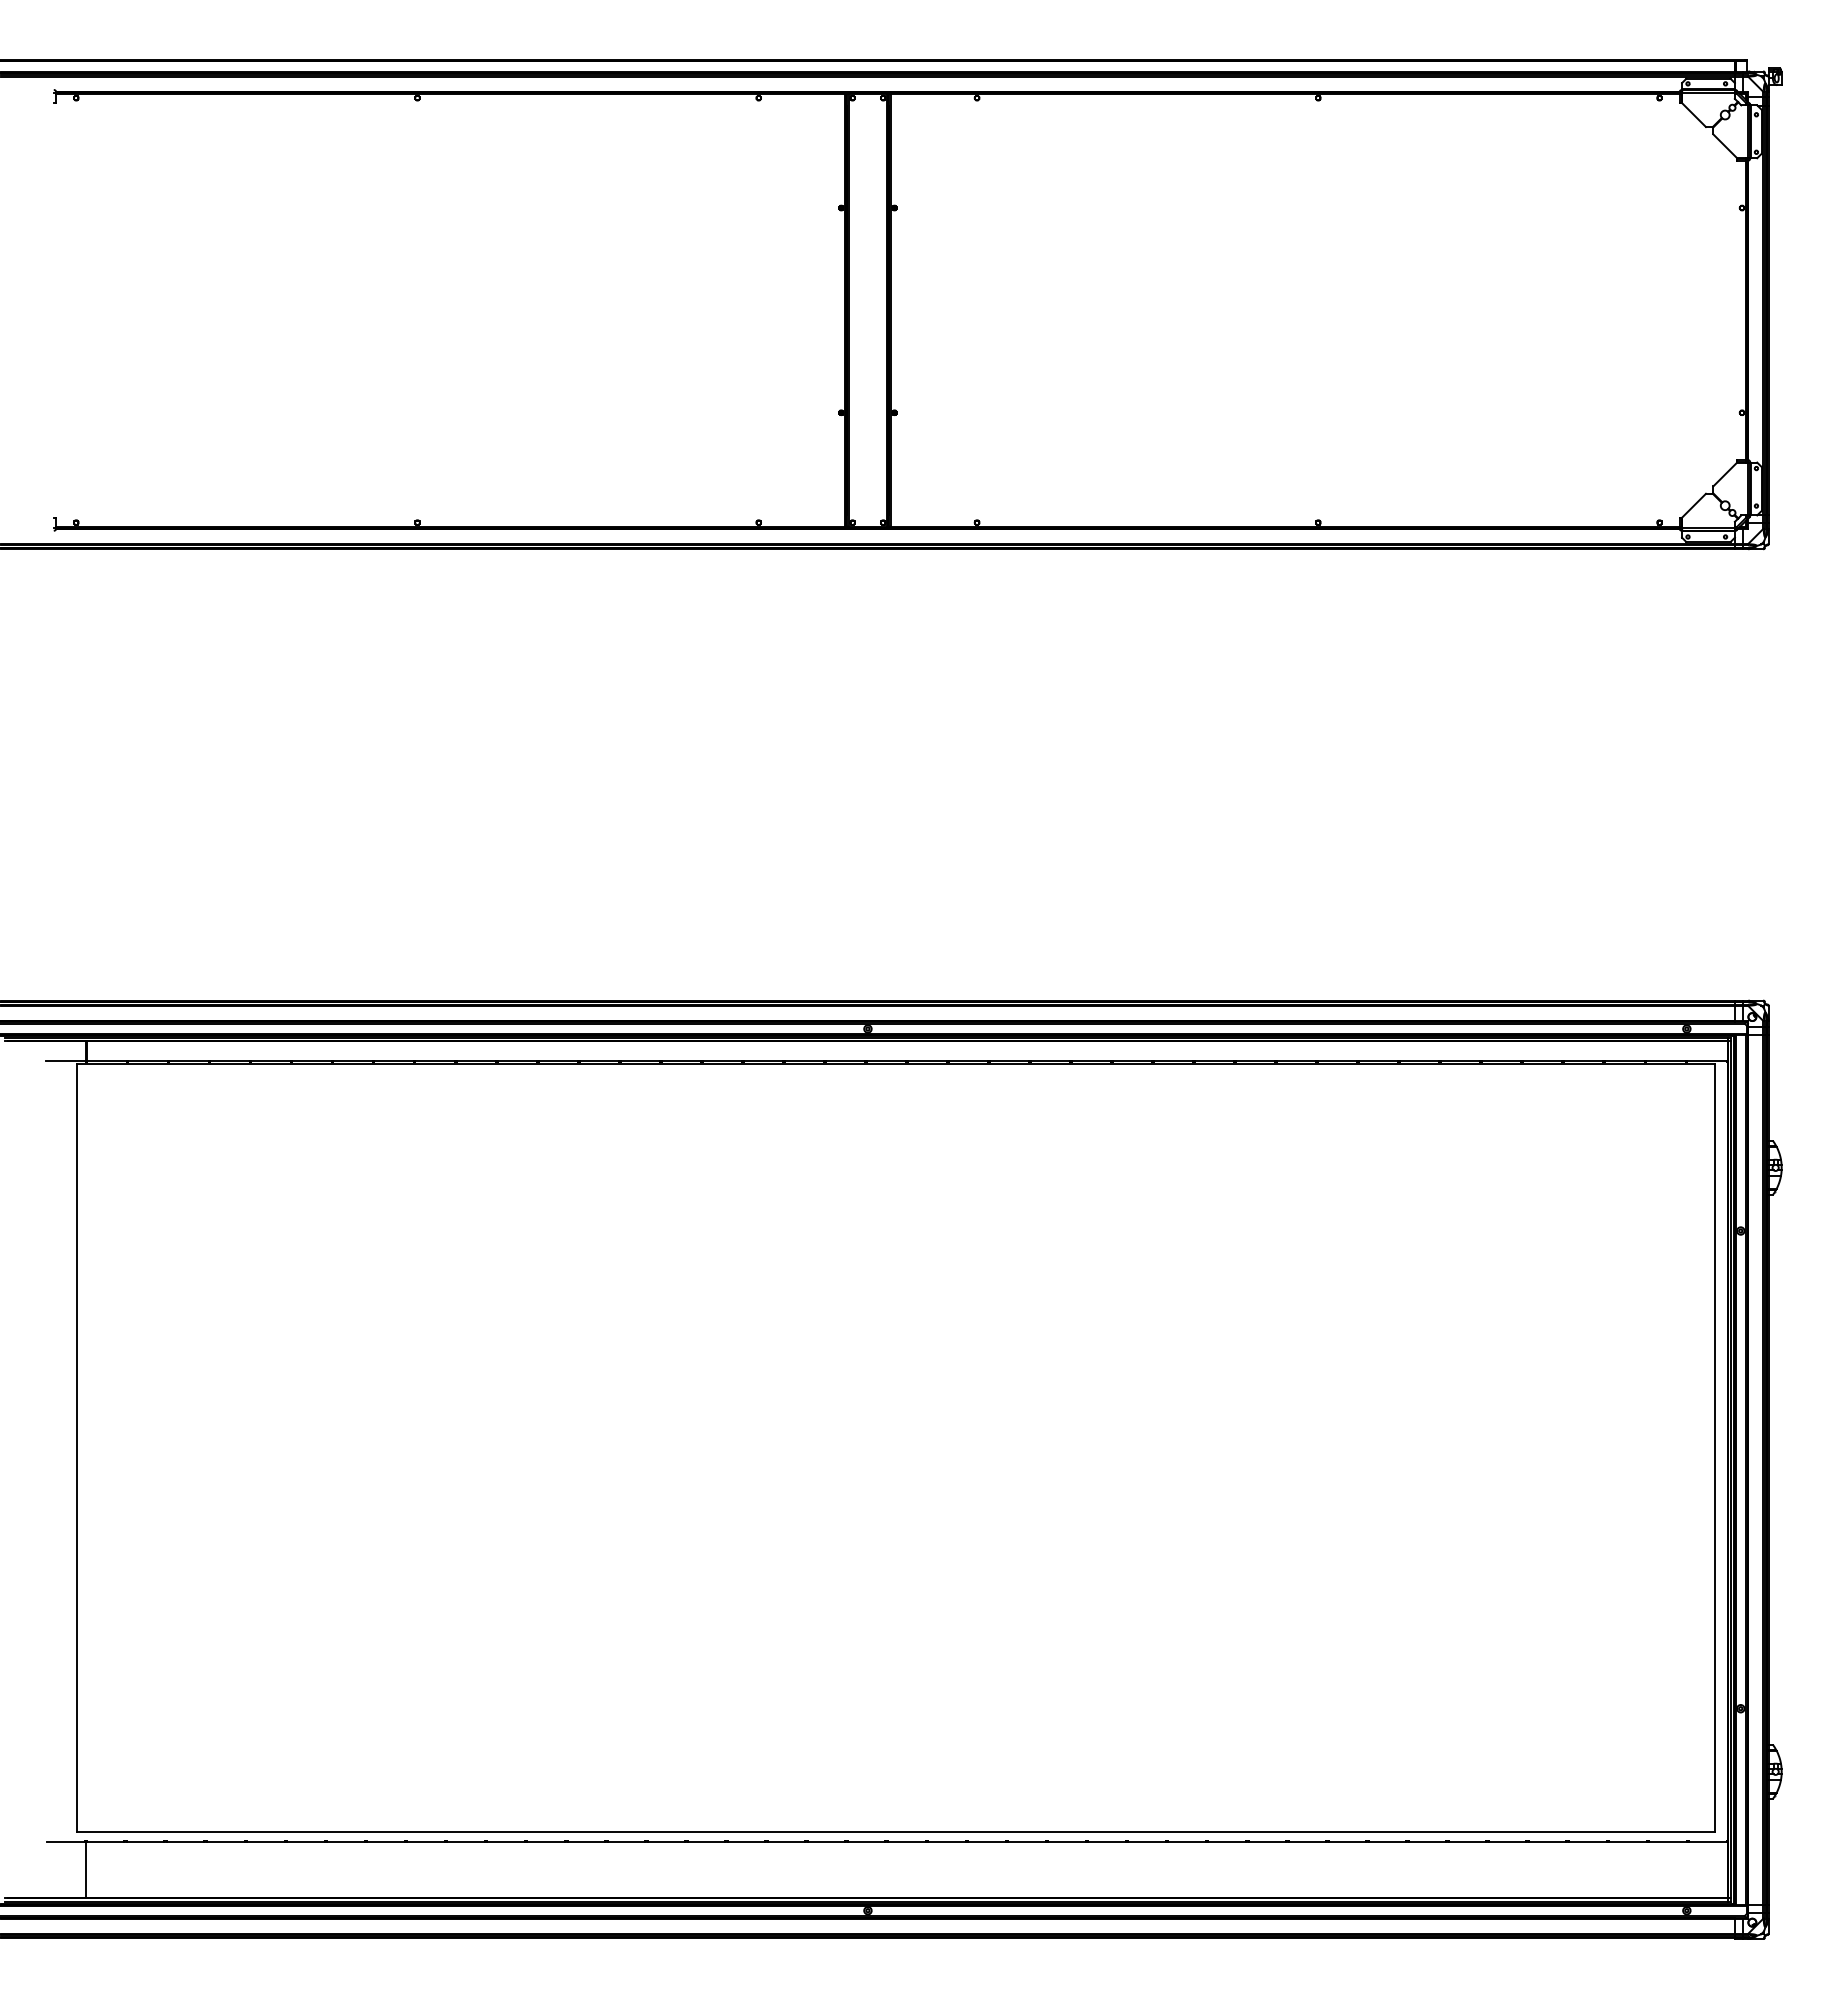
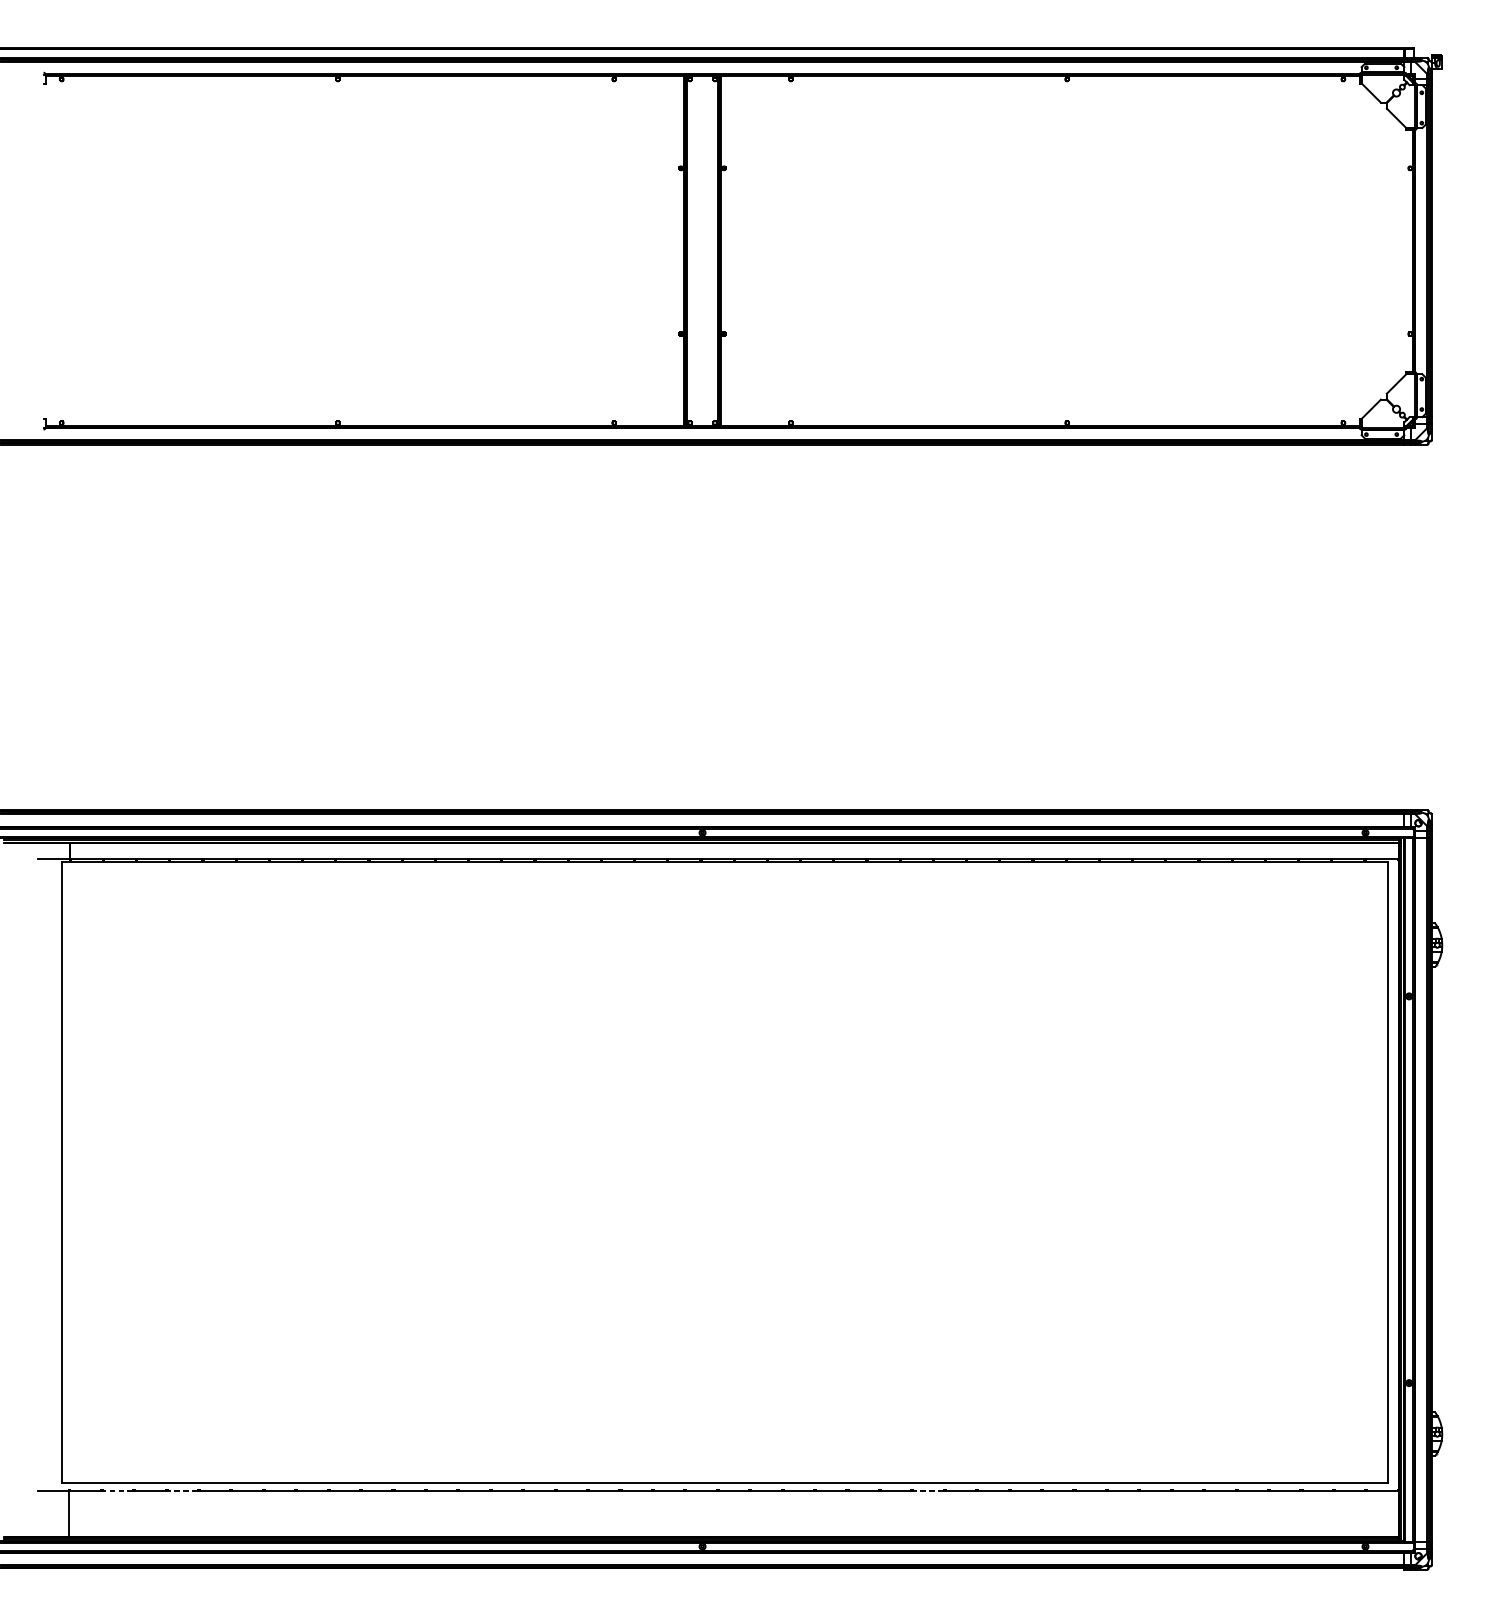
line: (145, 1842) -> (117, 1491), solid -> dashed
line: (225, 1842) -> (182, 1491), solid -> dashed
line: (1147, 1842) -> (928, 1491), solid -> dashed

